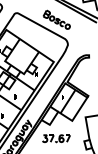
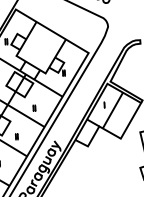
part: (56, 138) -> (98, 166), removed

